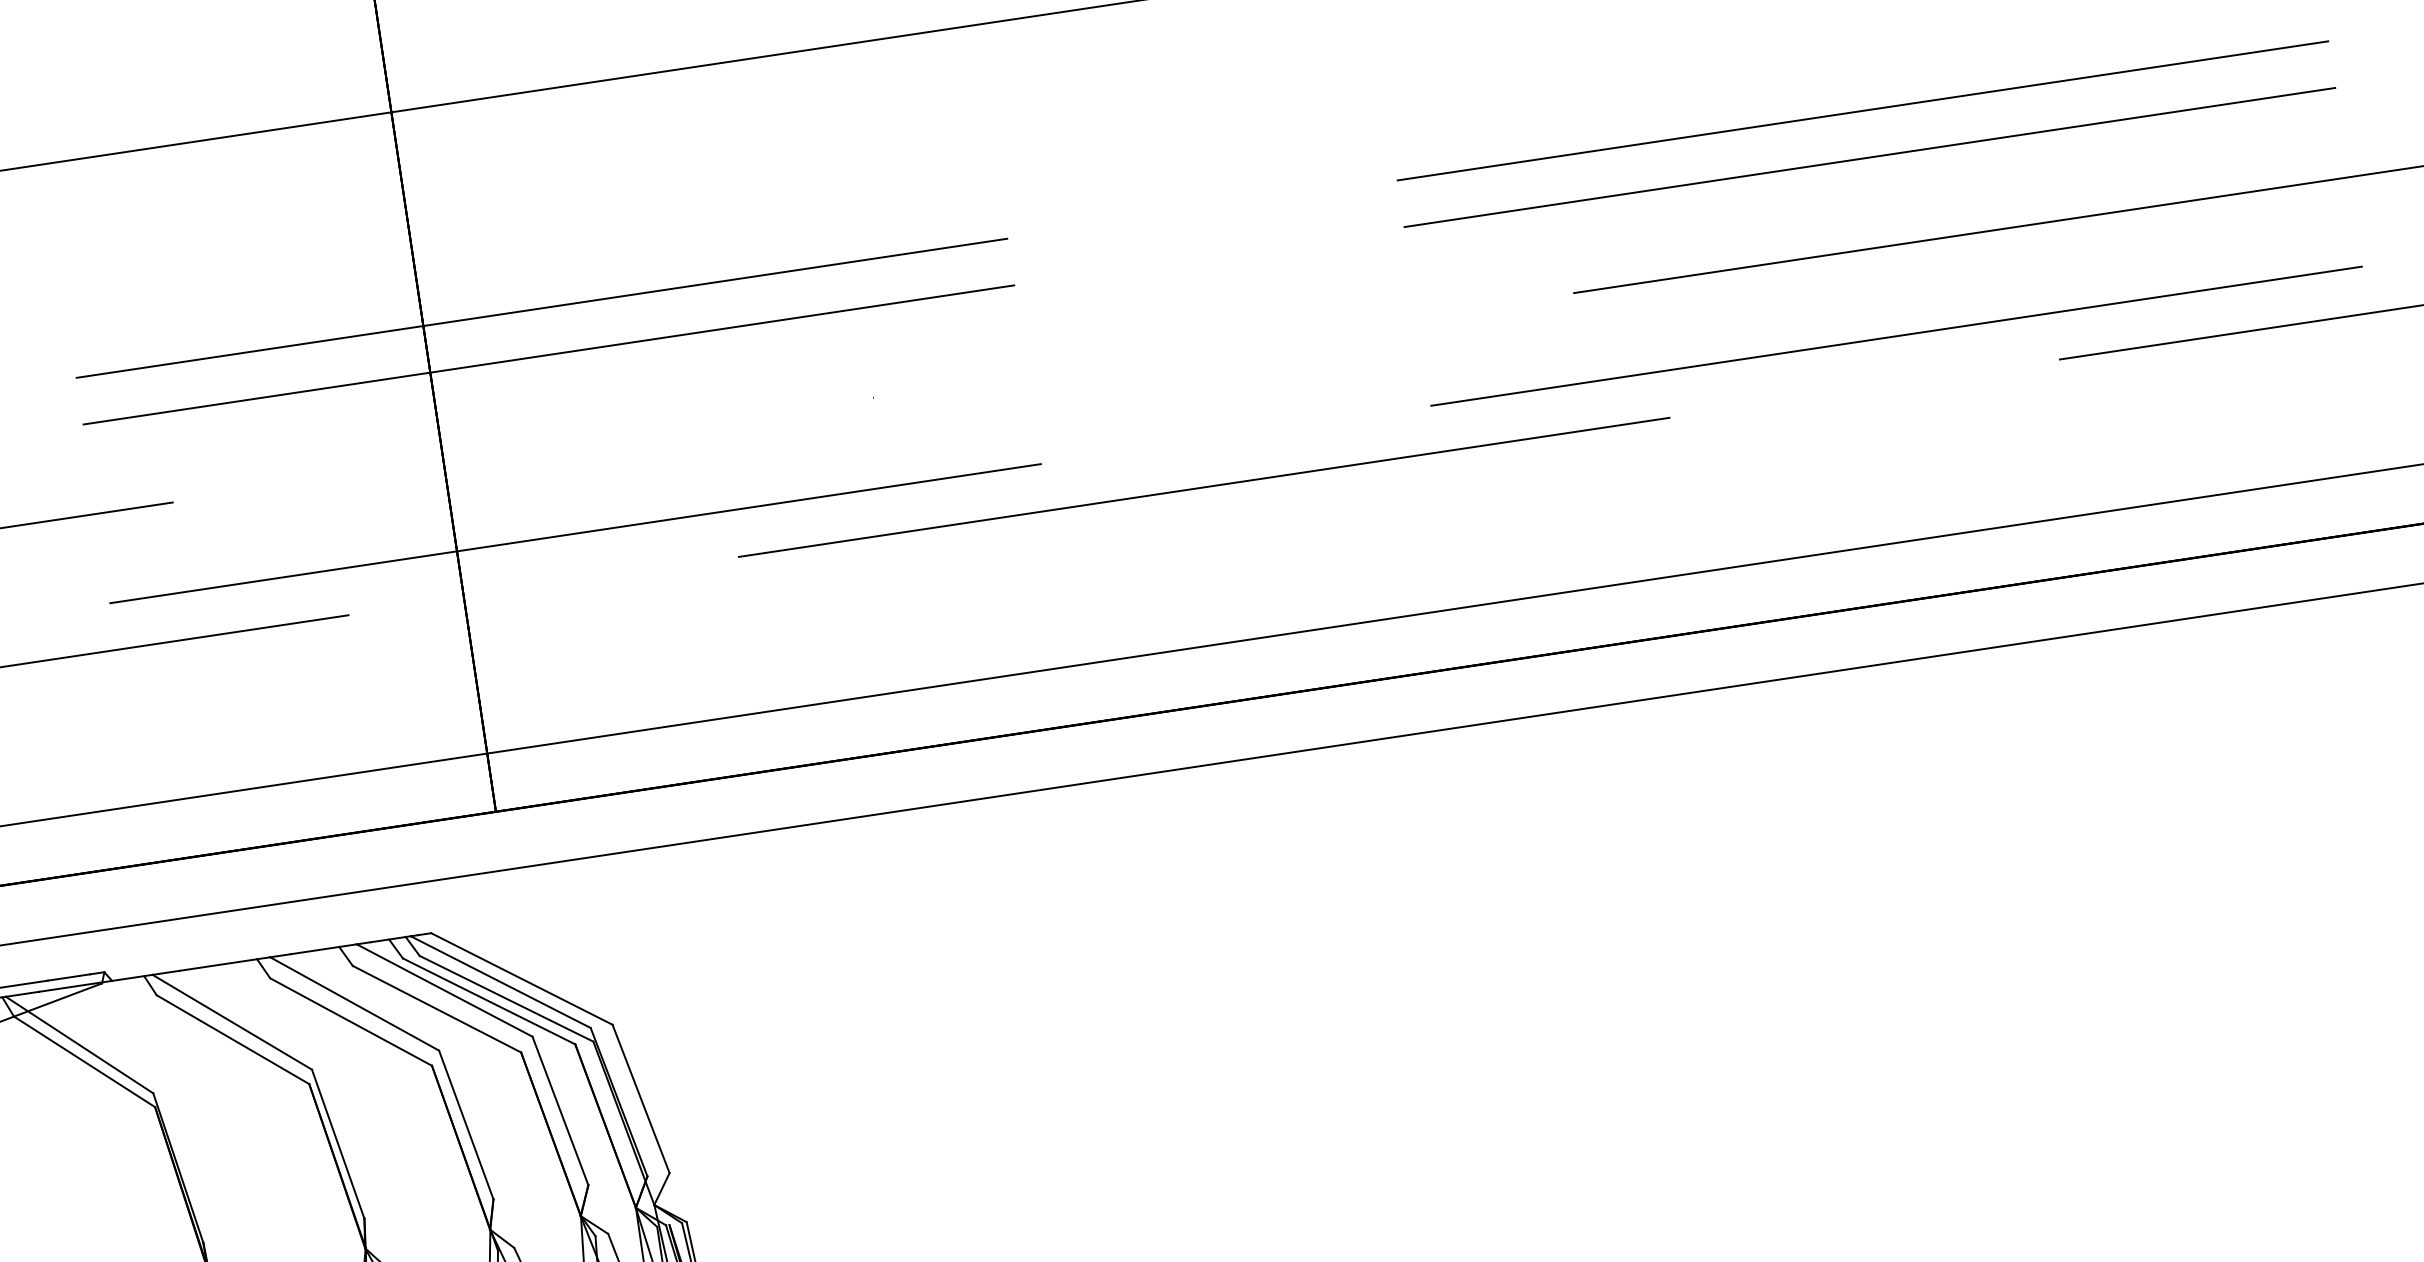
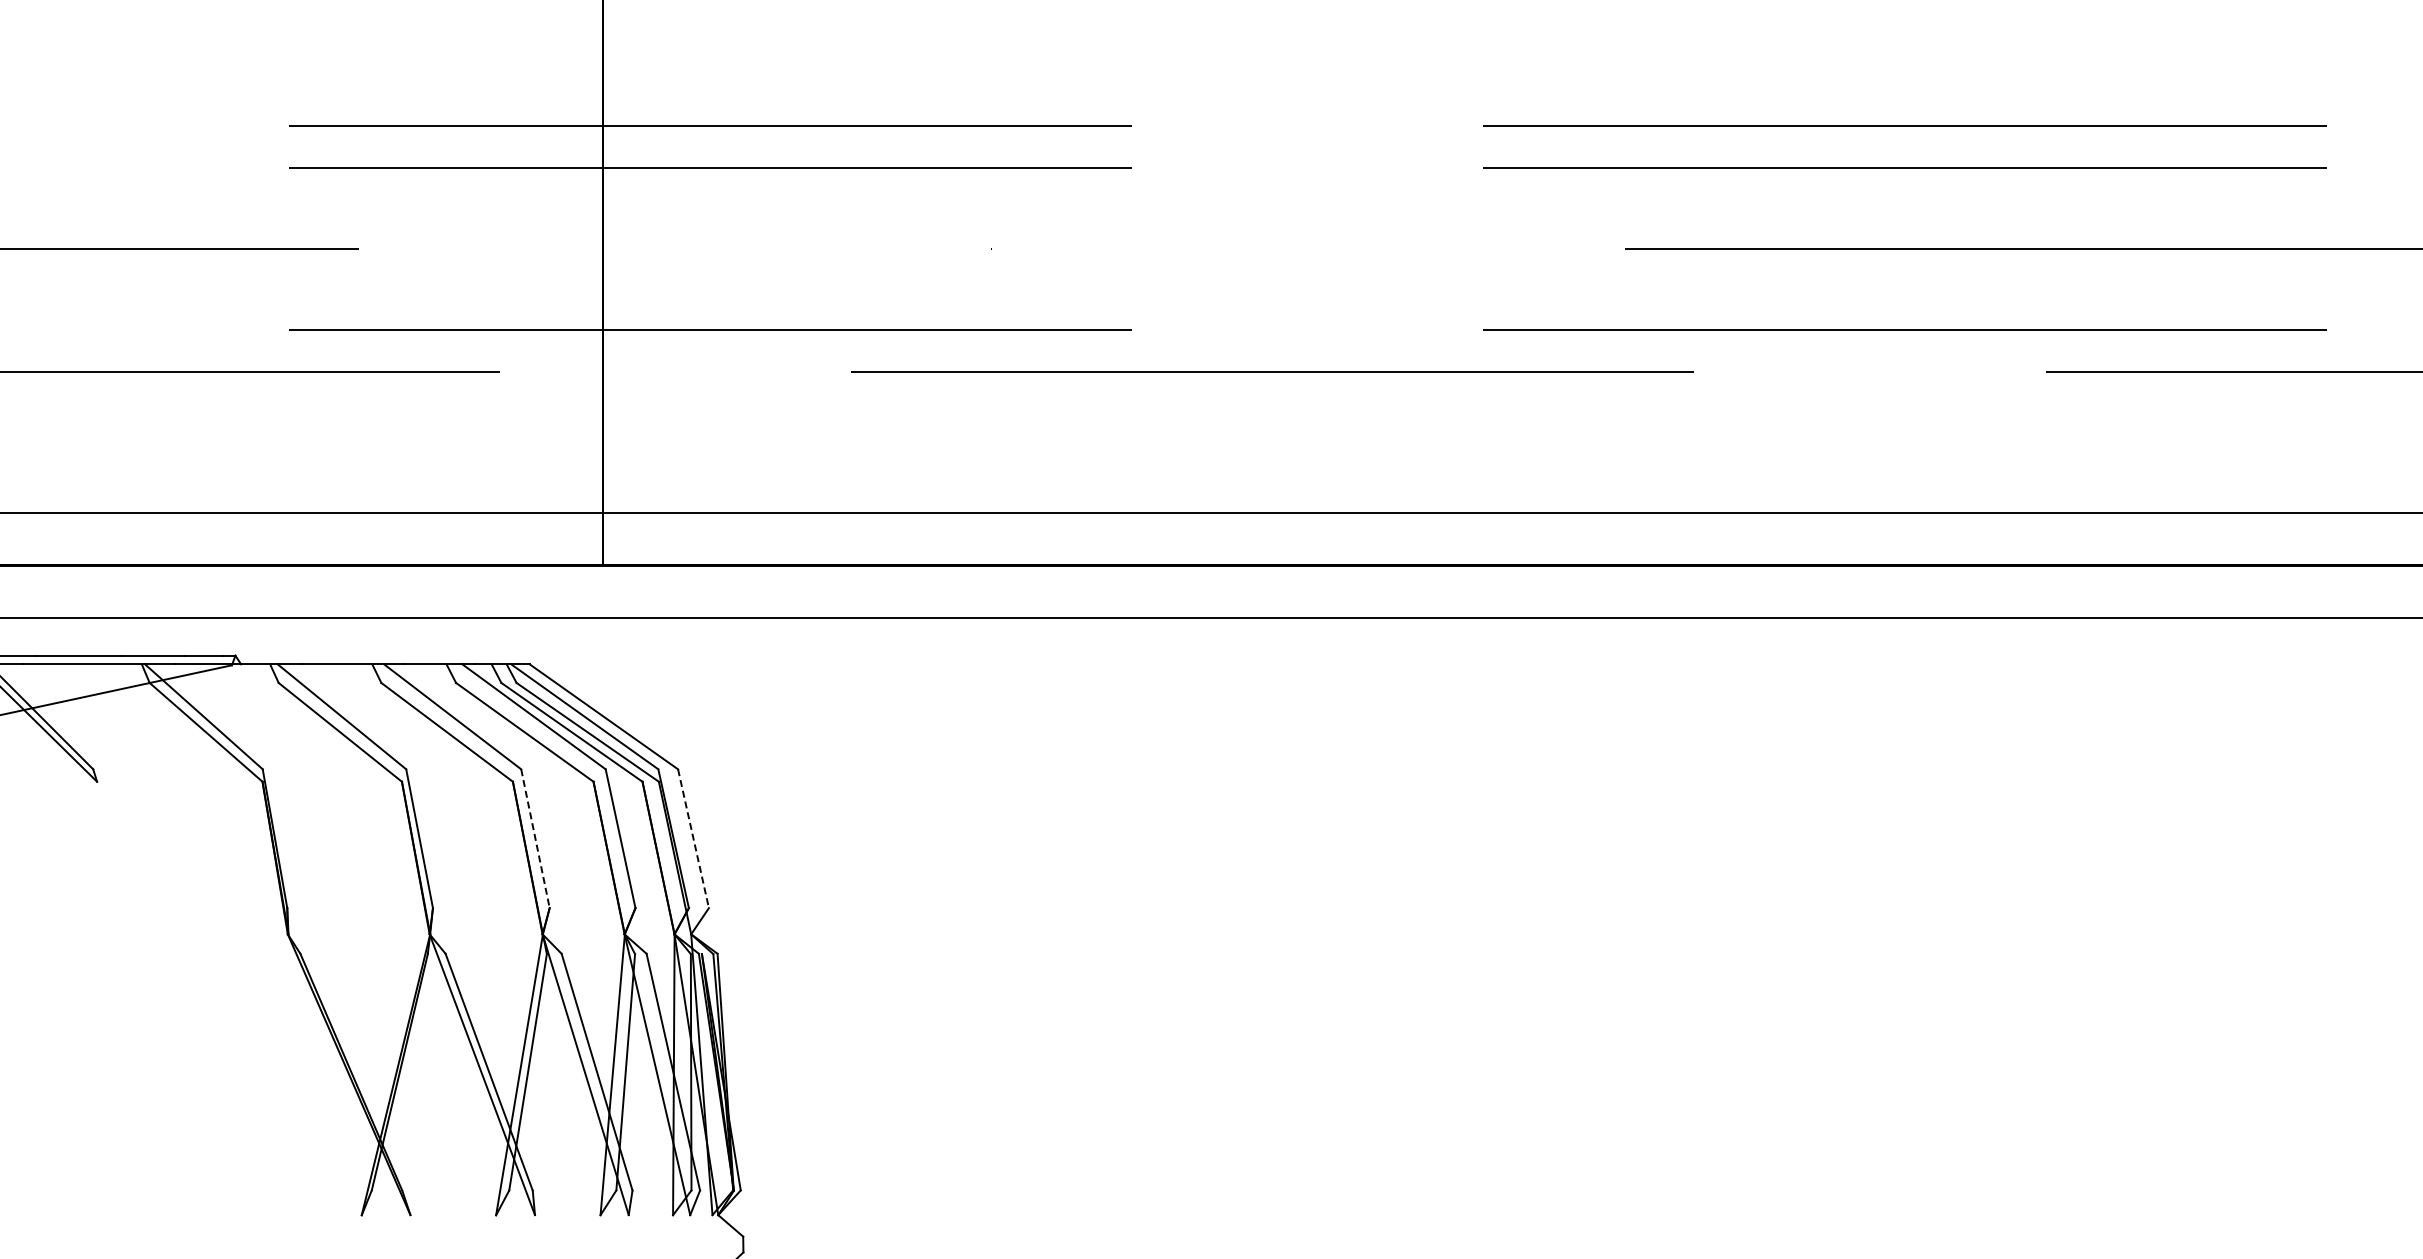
line: (641, 1099) -> (693, 839), solid -> dashed
line: (466, 1124) -> (535, 838), solid -> dashed

